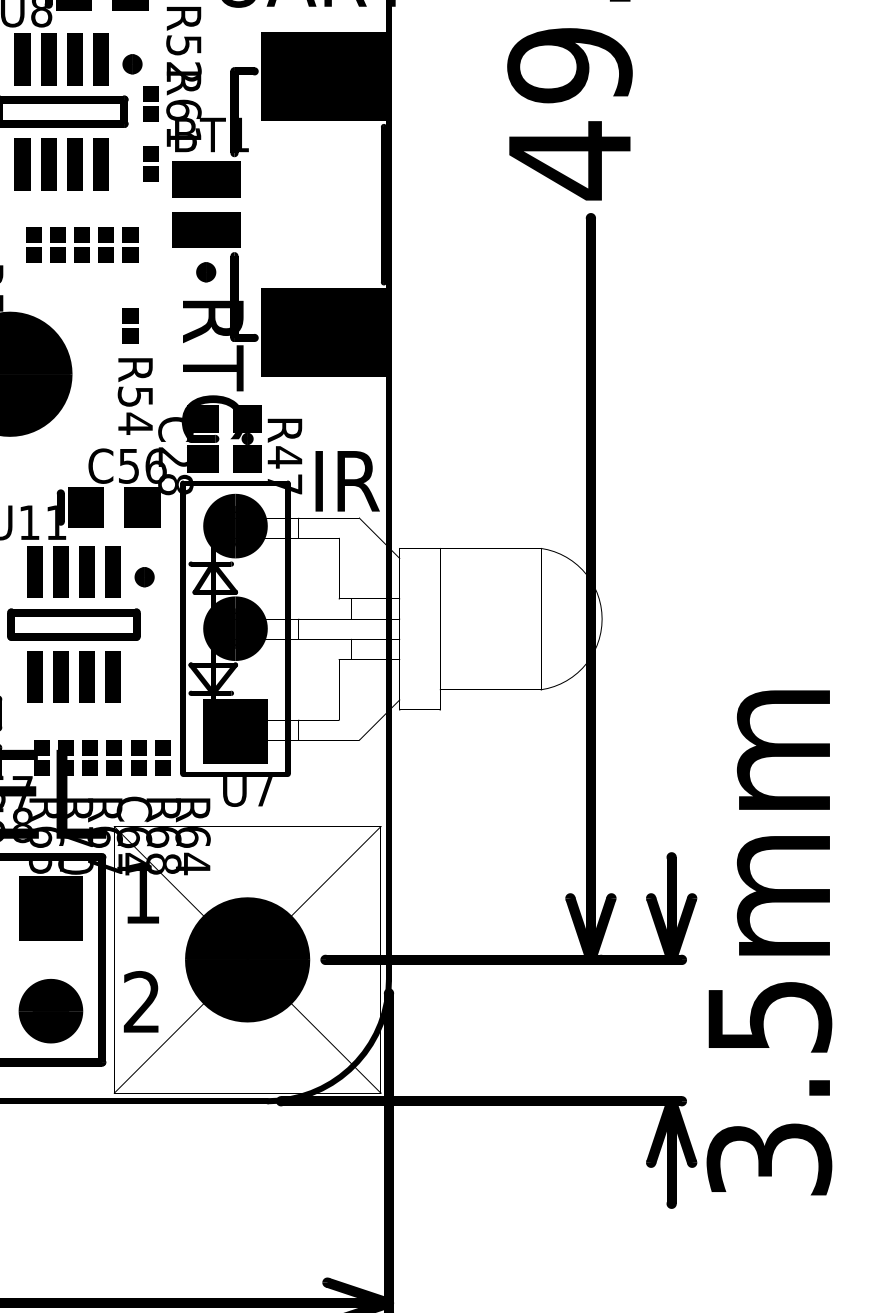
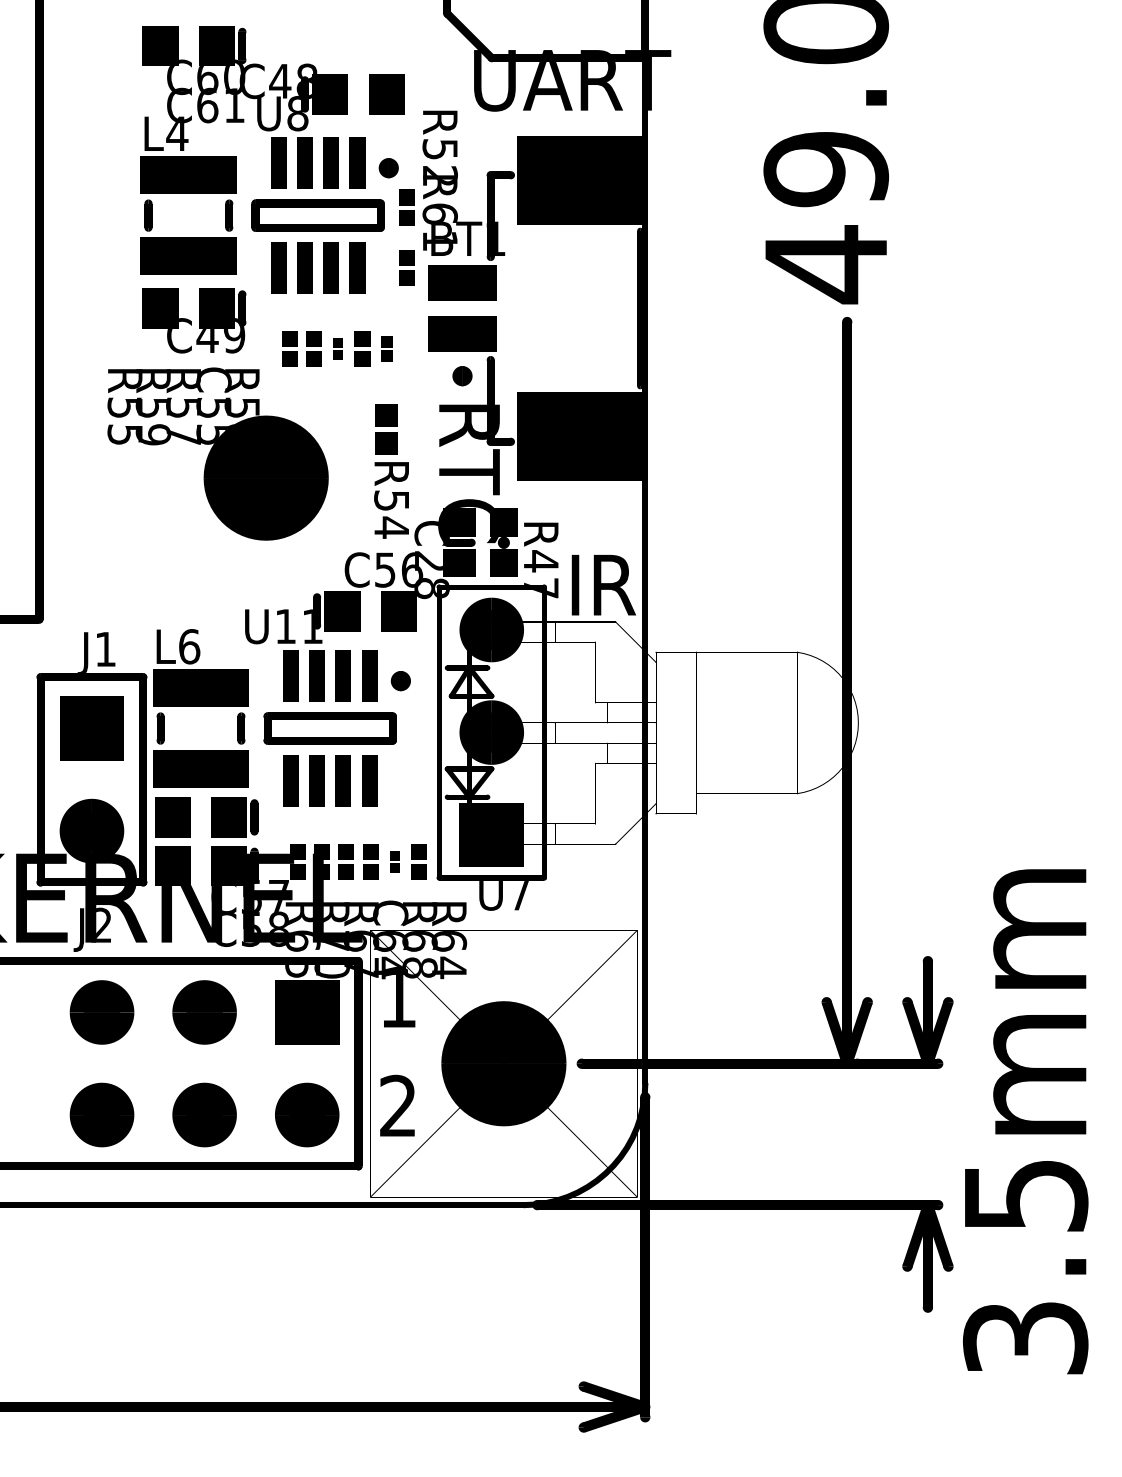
part: (81, 244) -> (337, 348), size x0.6
part: (130, 244) -> (386, 348), size x0.7
part: (130, 325) -> (386, 429), size x1.4
part: (138, 757) -> (394, 861), size x0.6
text: (769, 942) -> (1025, 1121), moved

